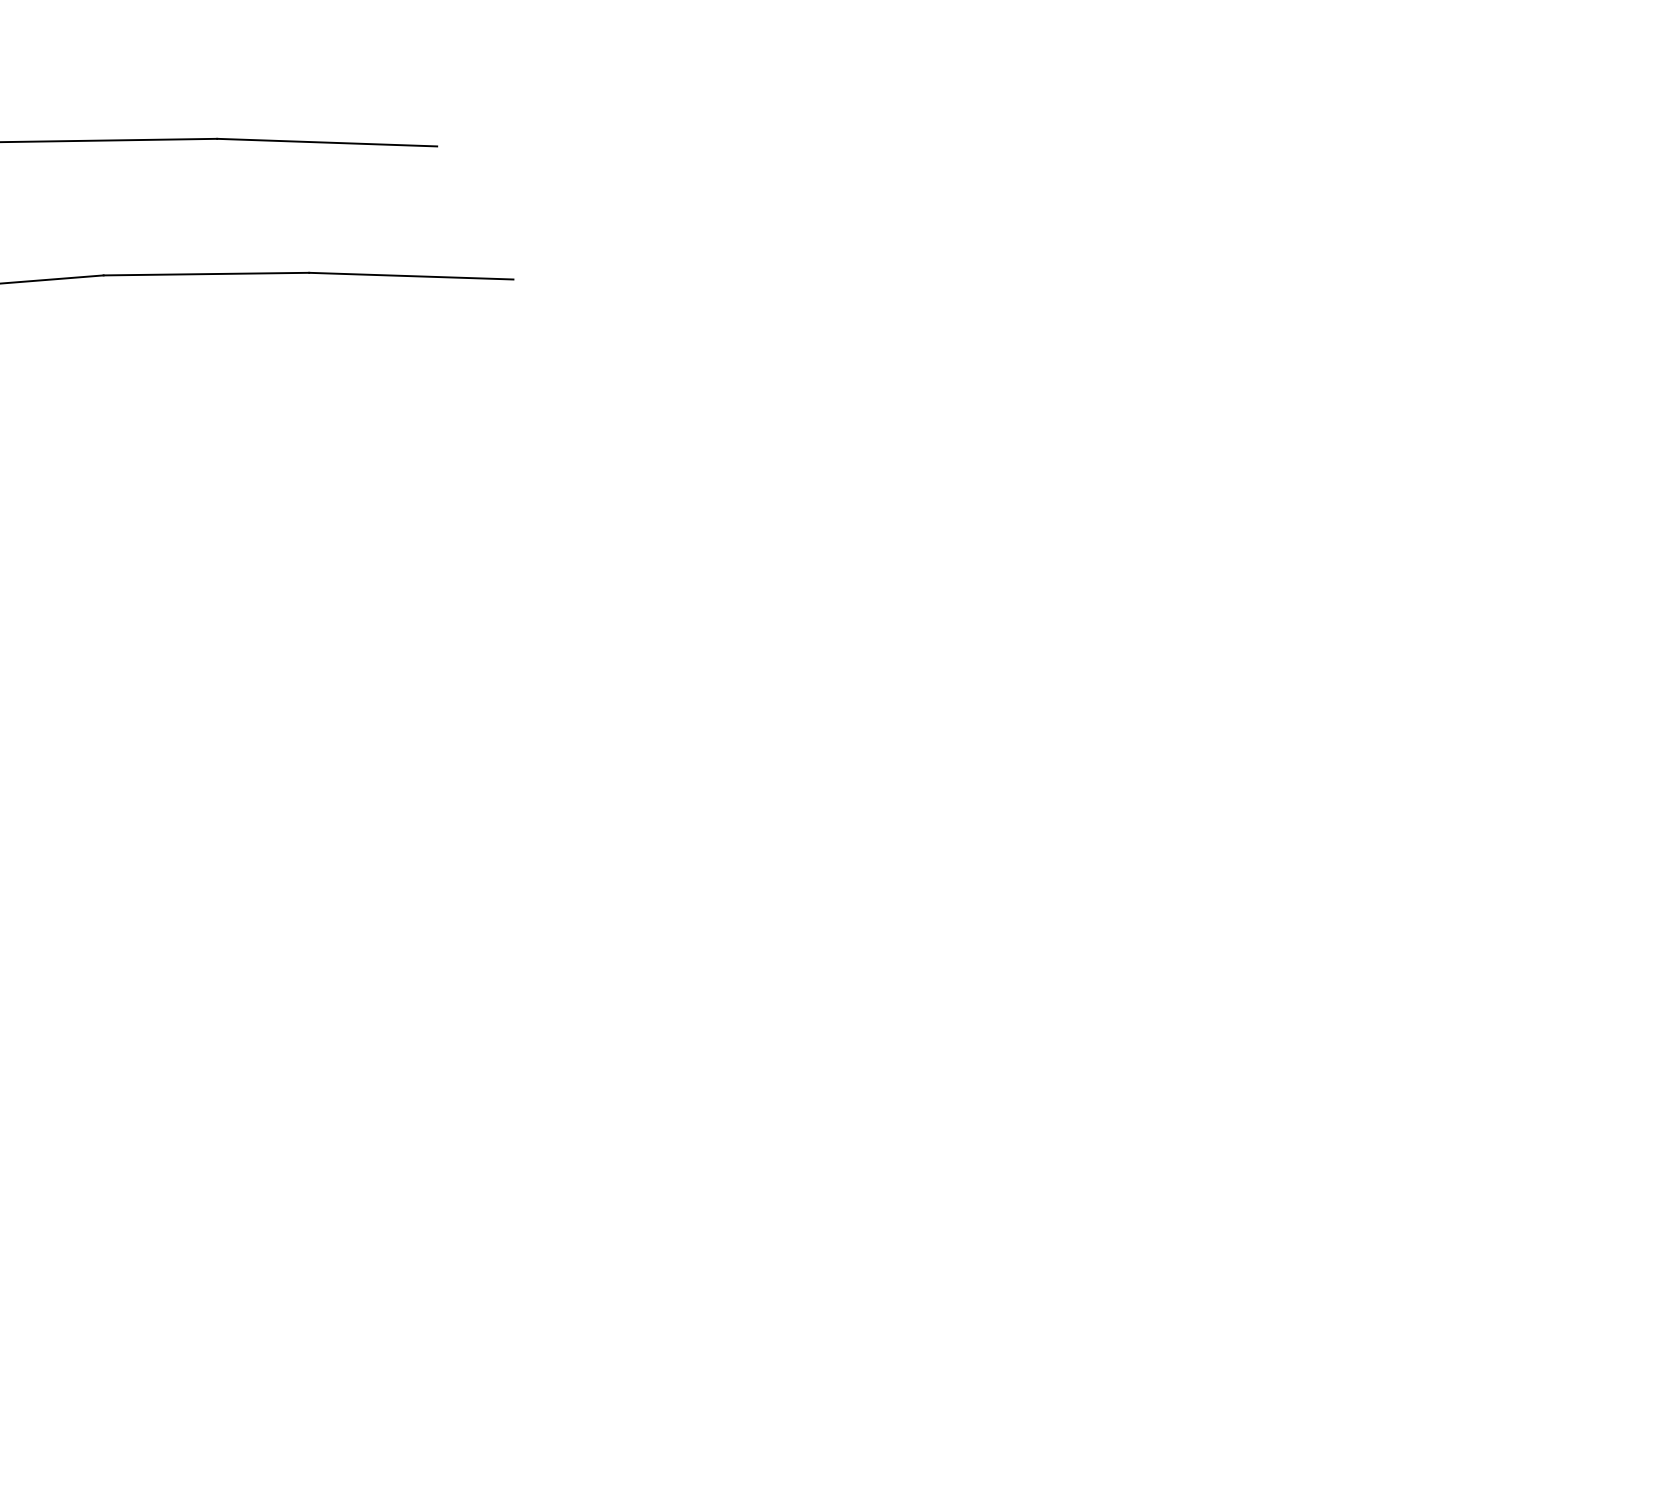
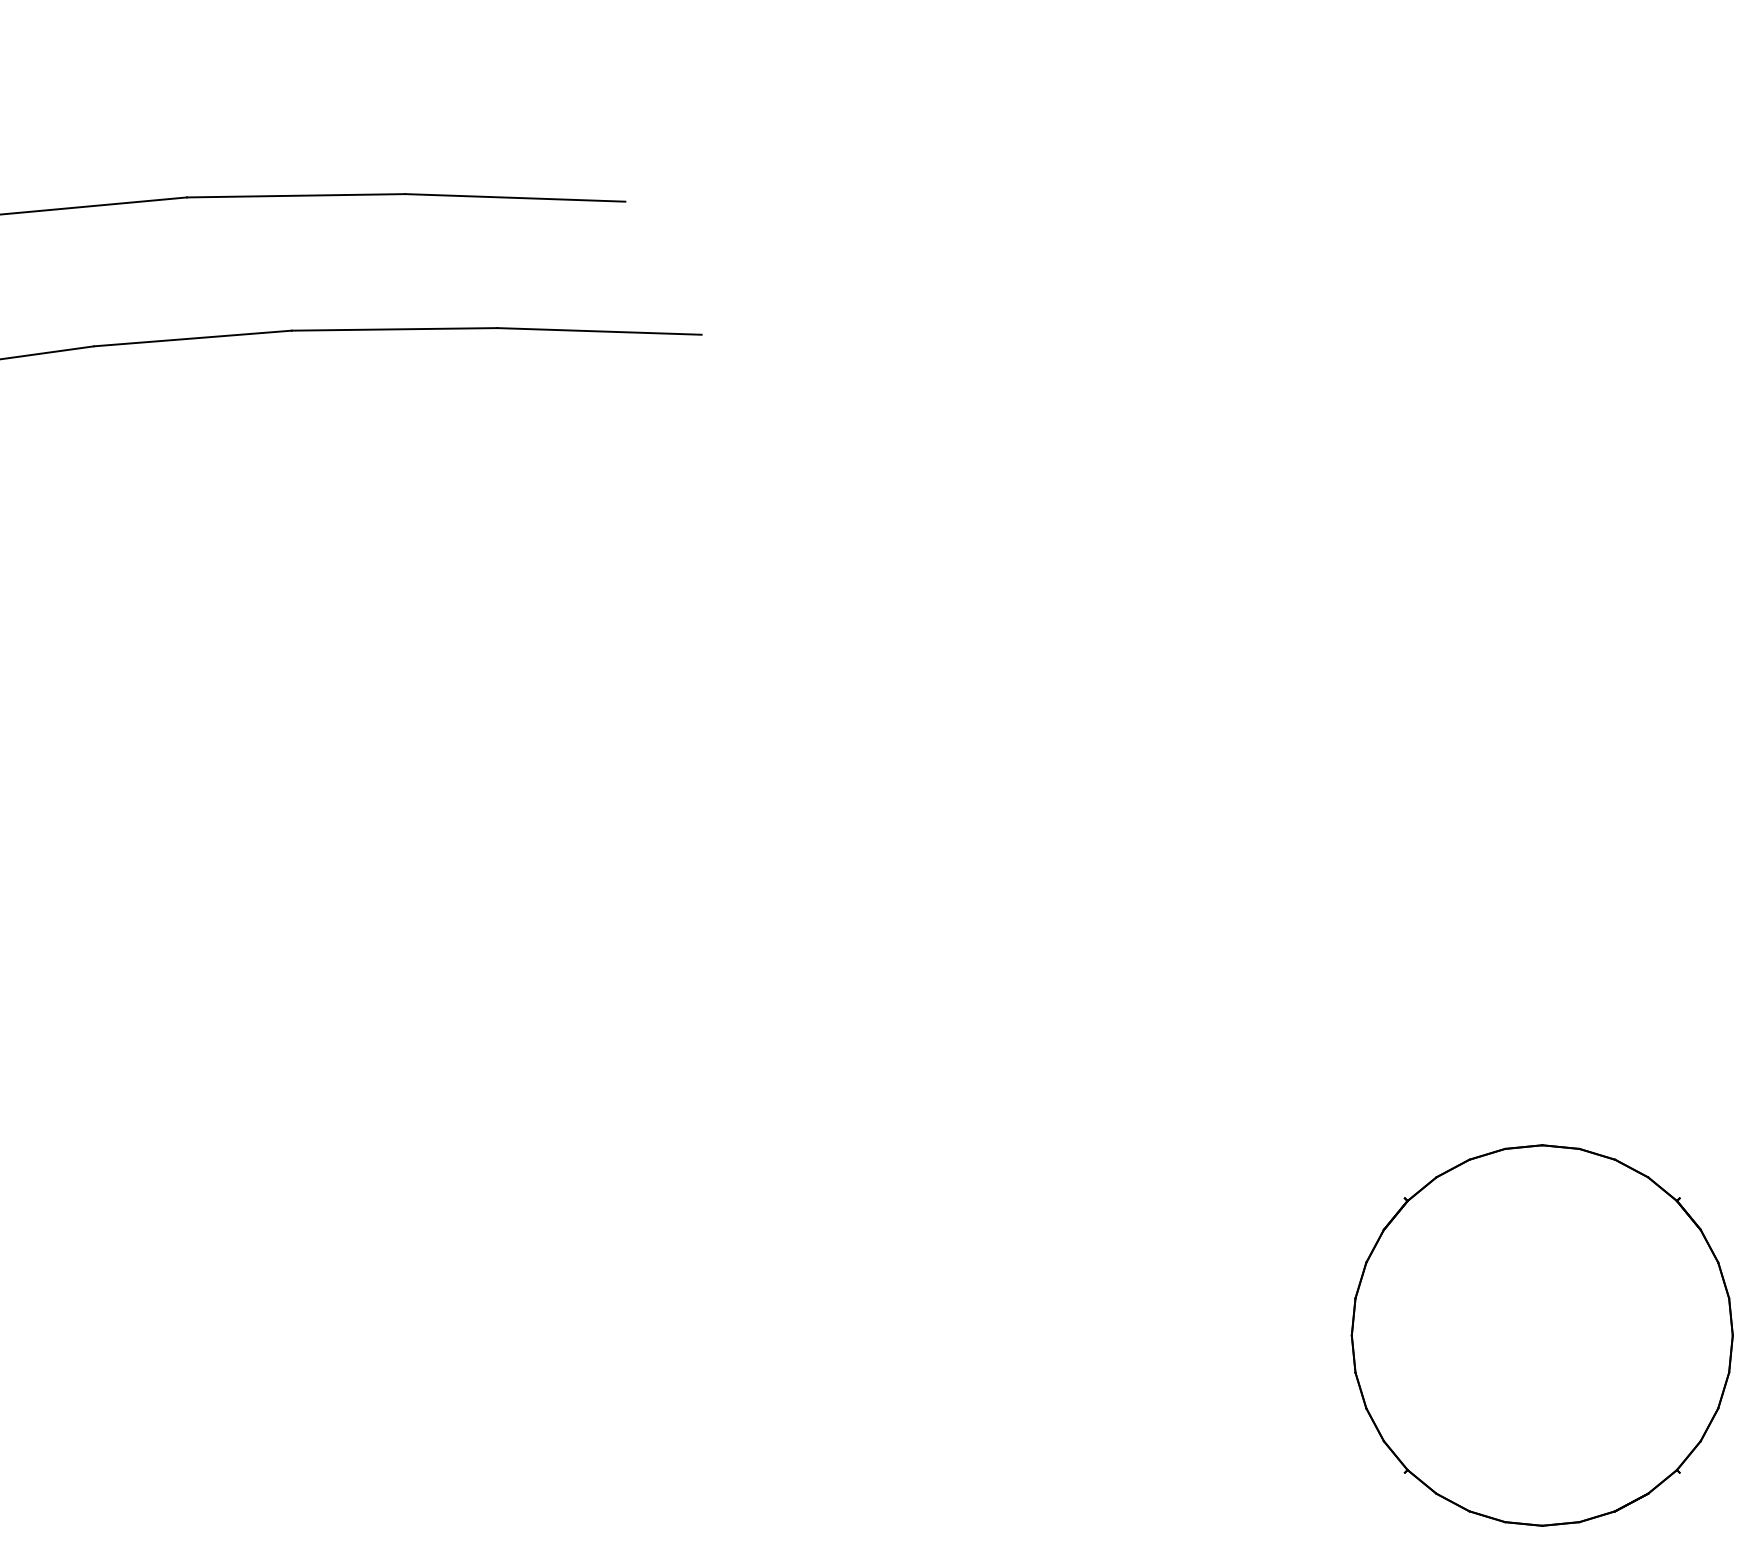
part: (1353, 1280) -> (1541, 1335), added

